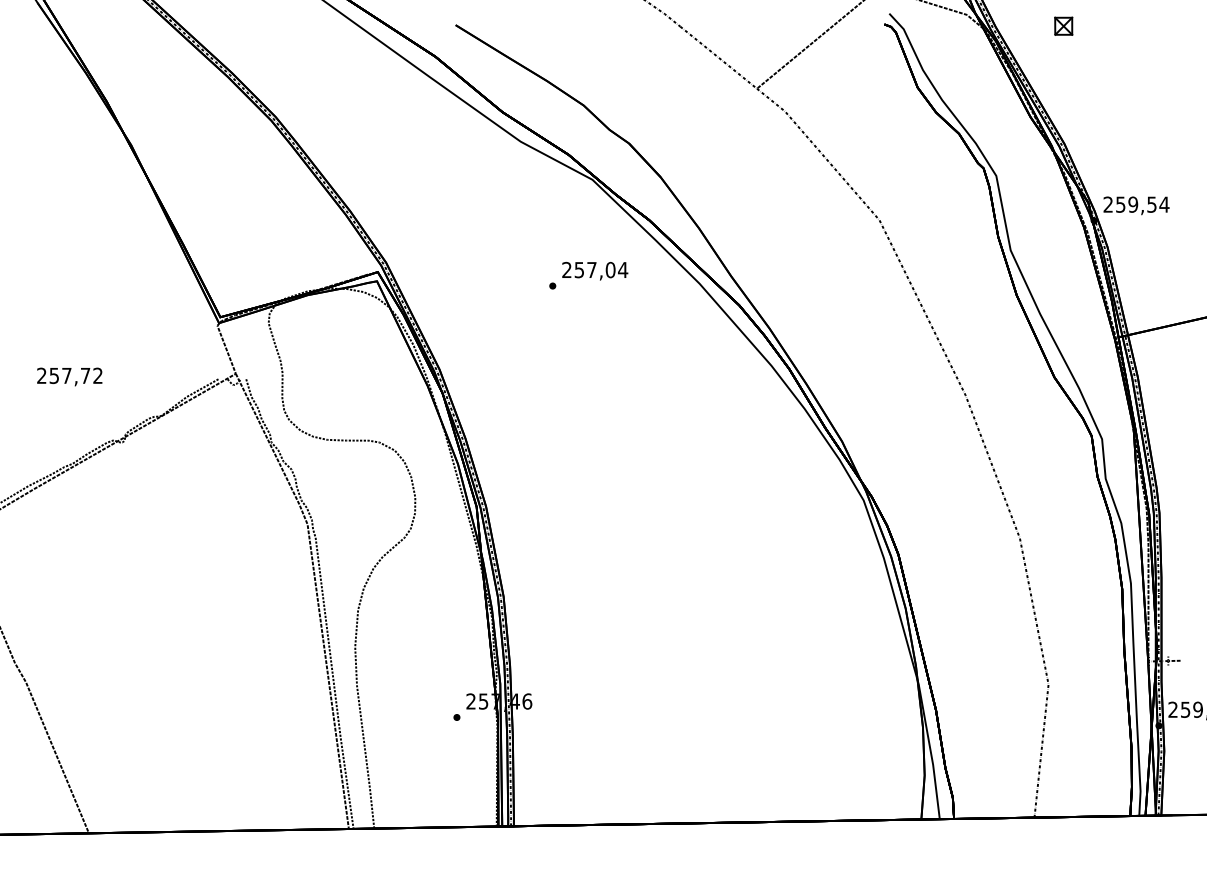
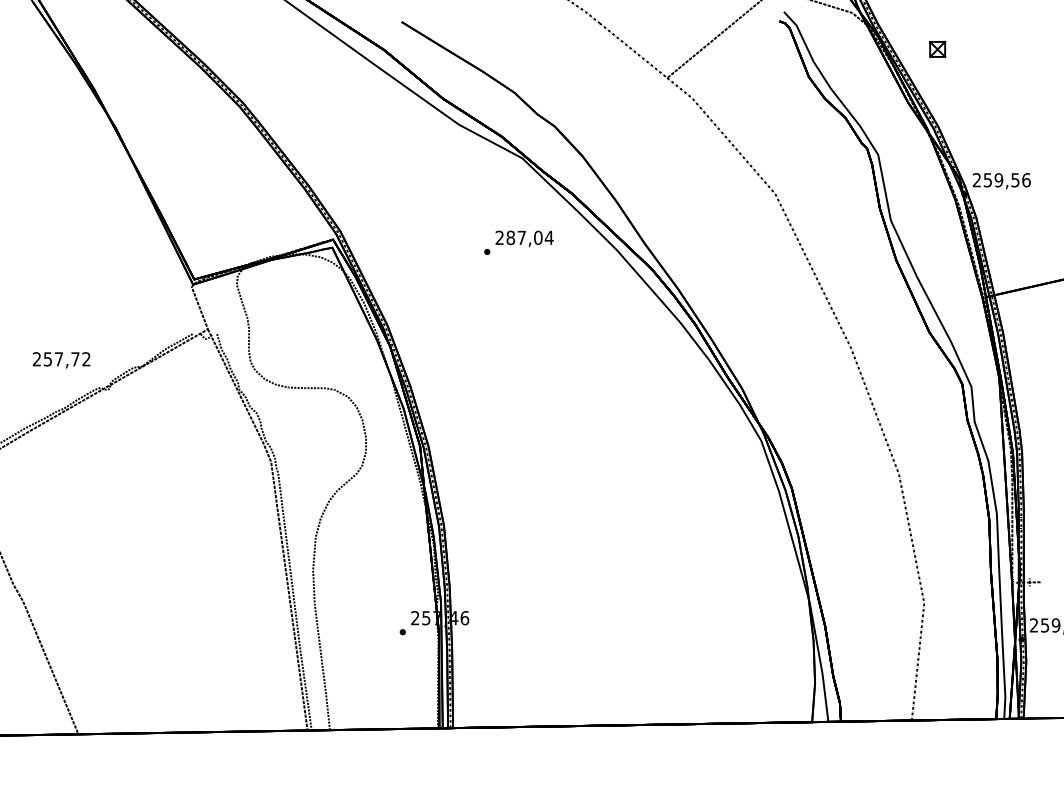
part: (1063, 25) -> (937, 48), moved
text: (1164, 204) -> (1026, 180), 259,54 -> 259,56
text: (579, 269) -> (510, 237), 257,04 -> 287,04
text: (69, 376) -> (61, 359), moved

